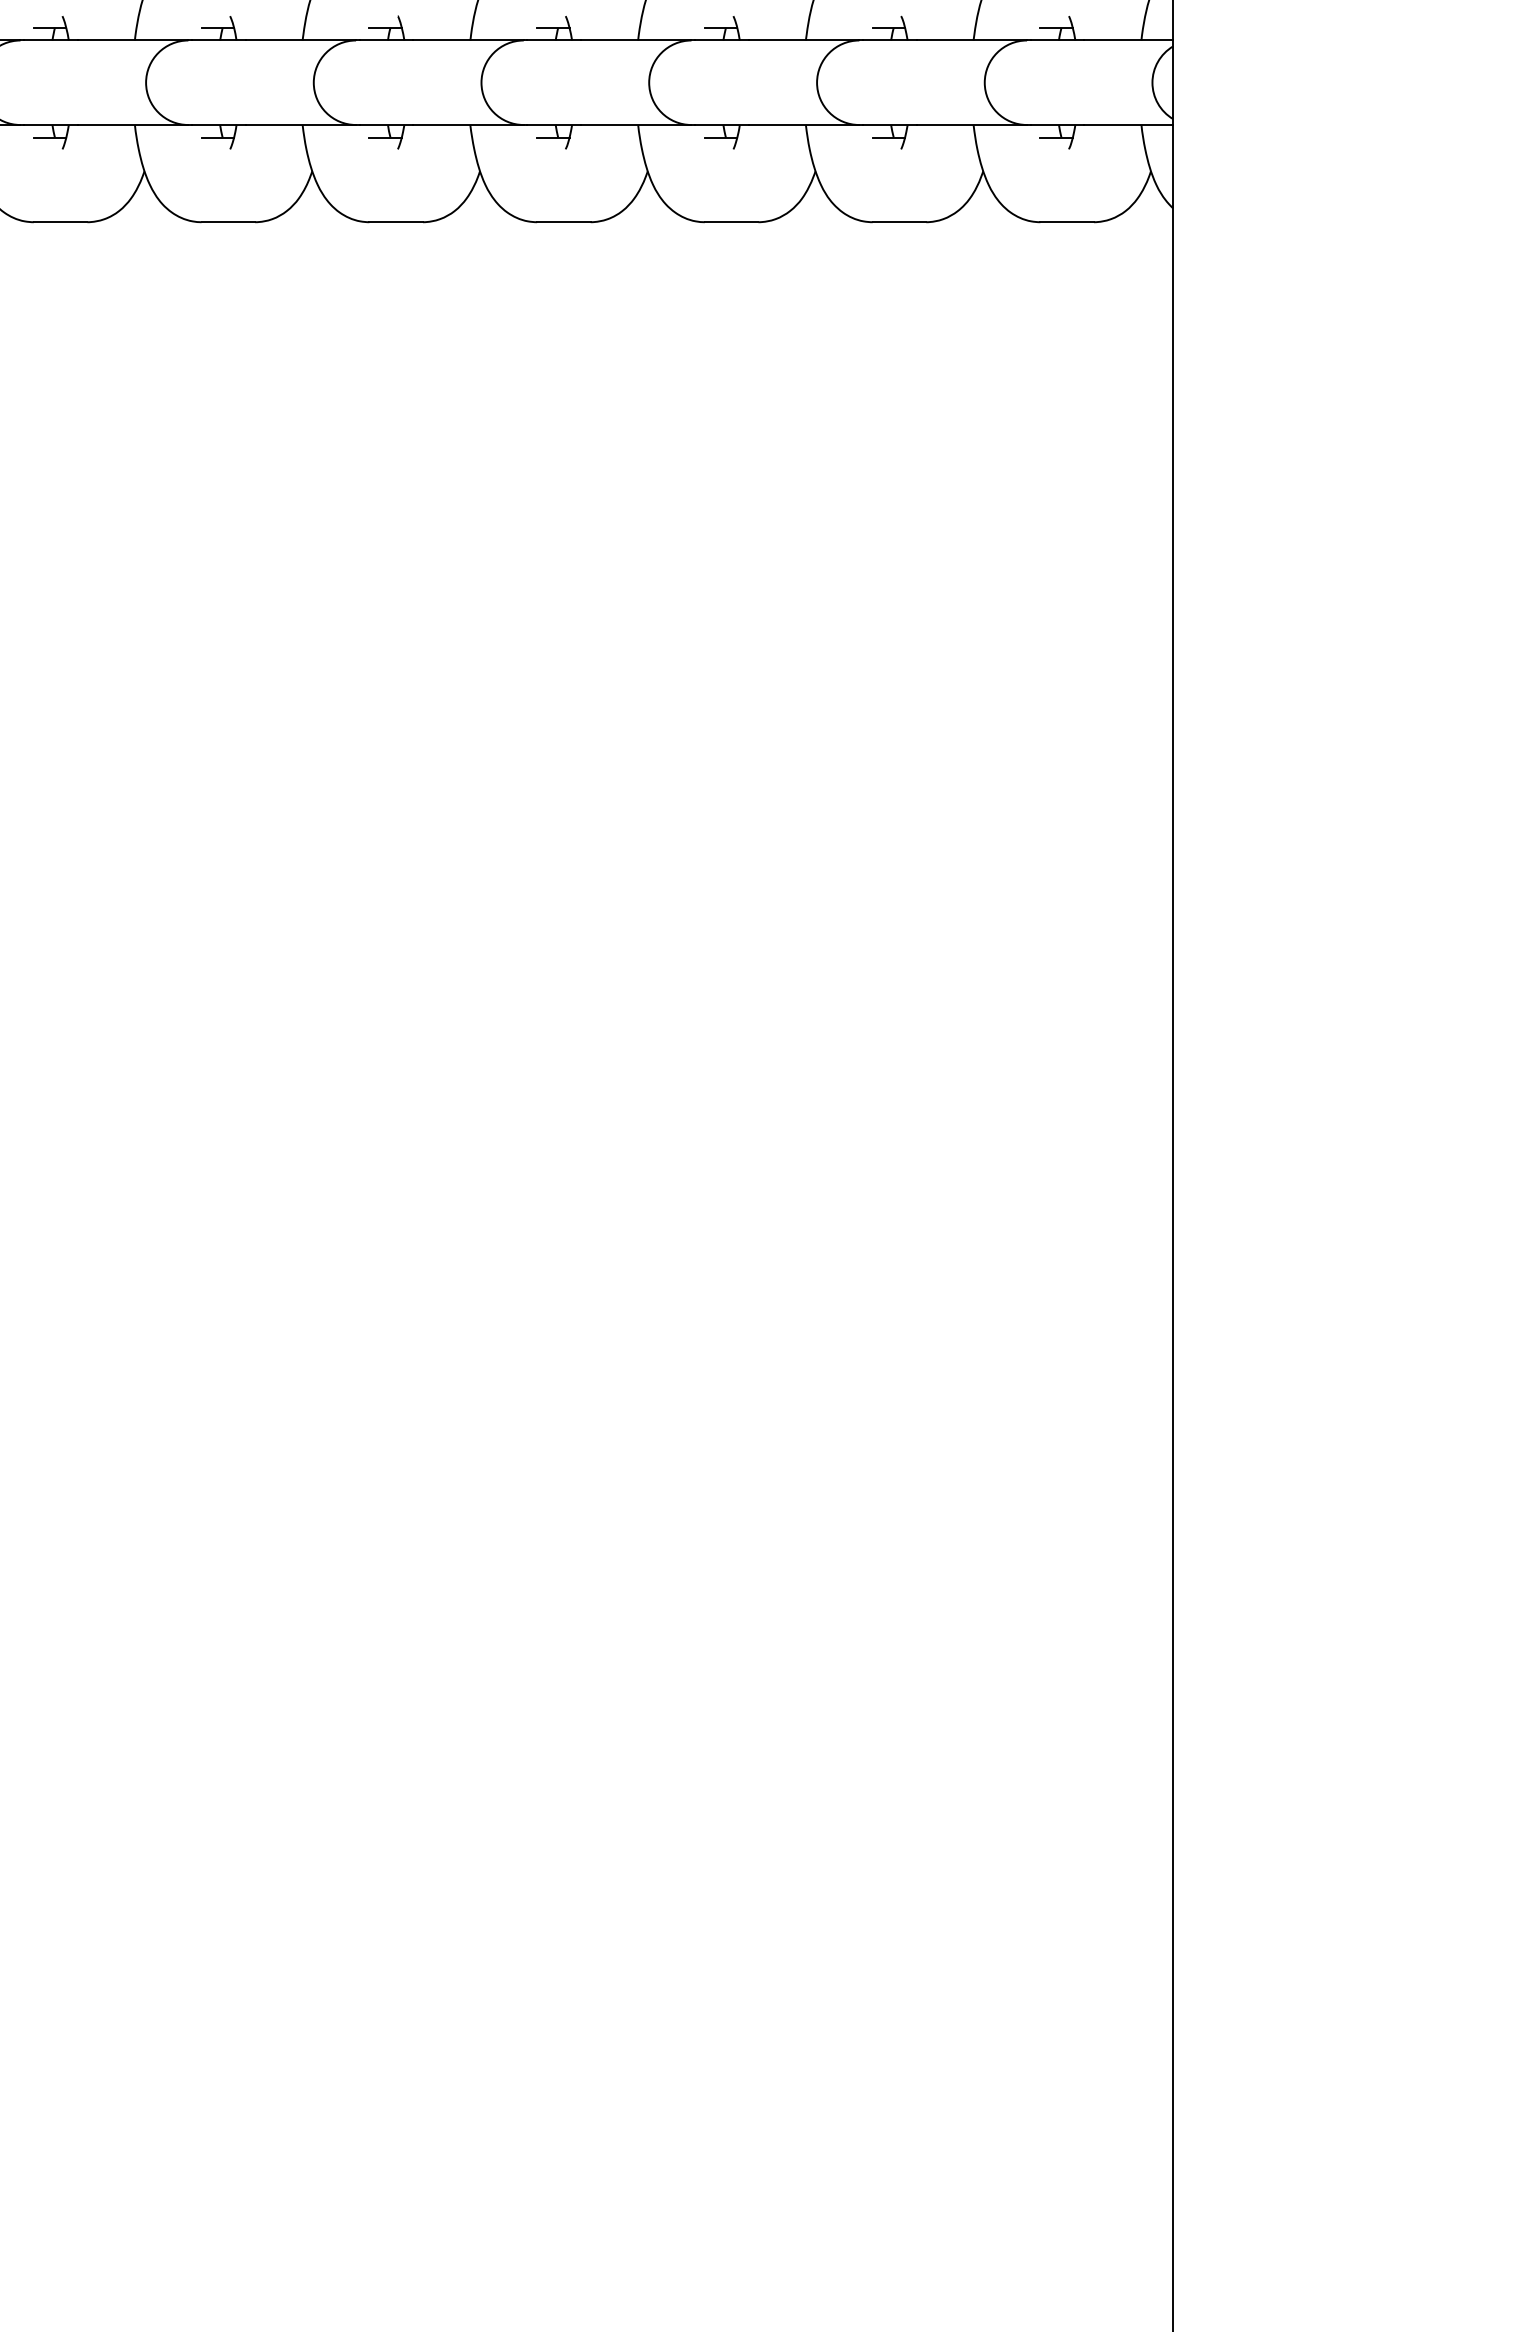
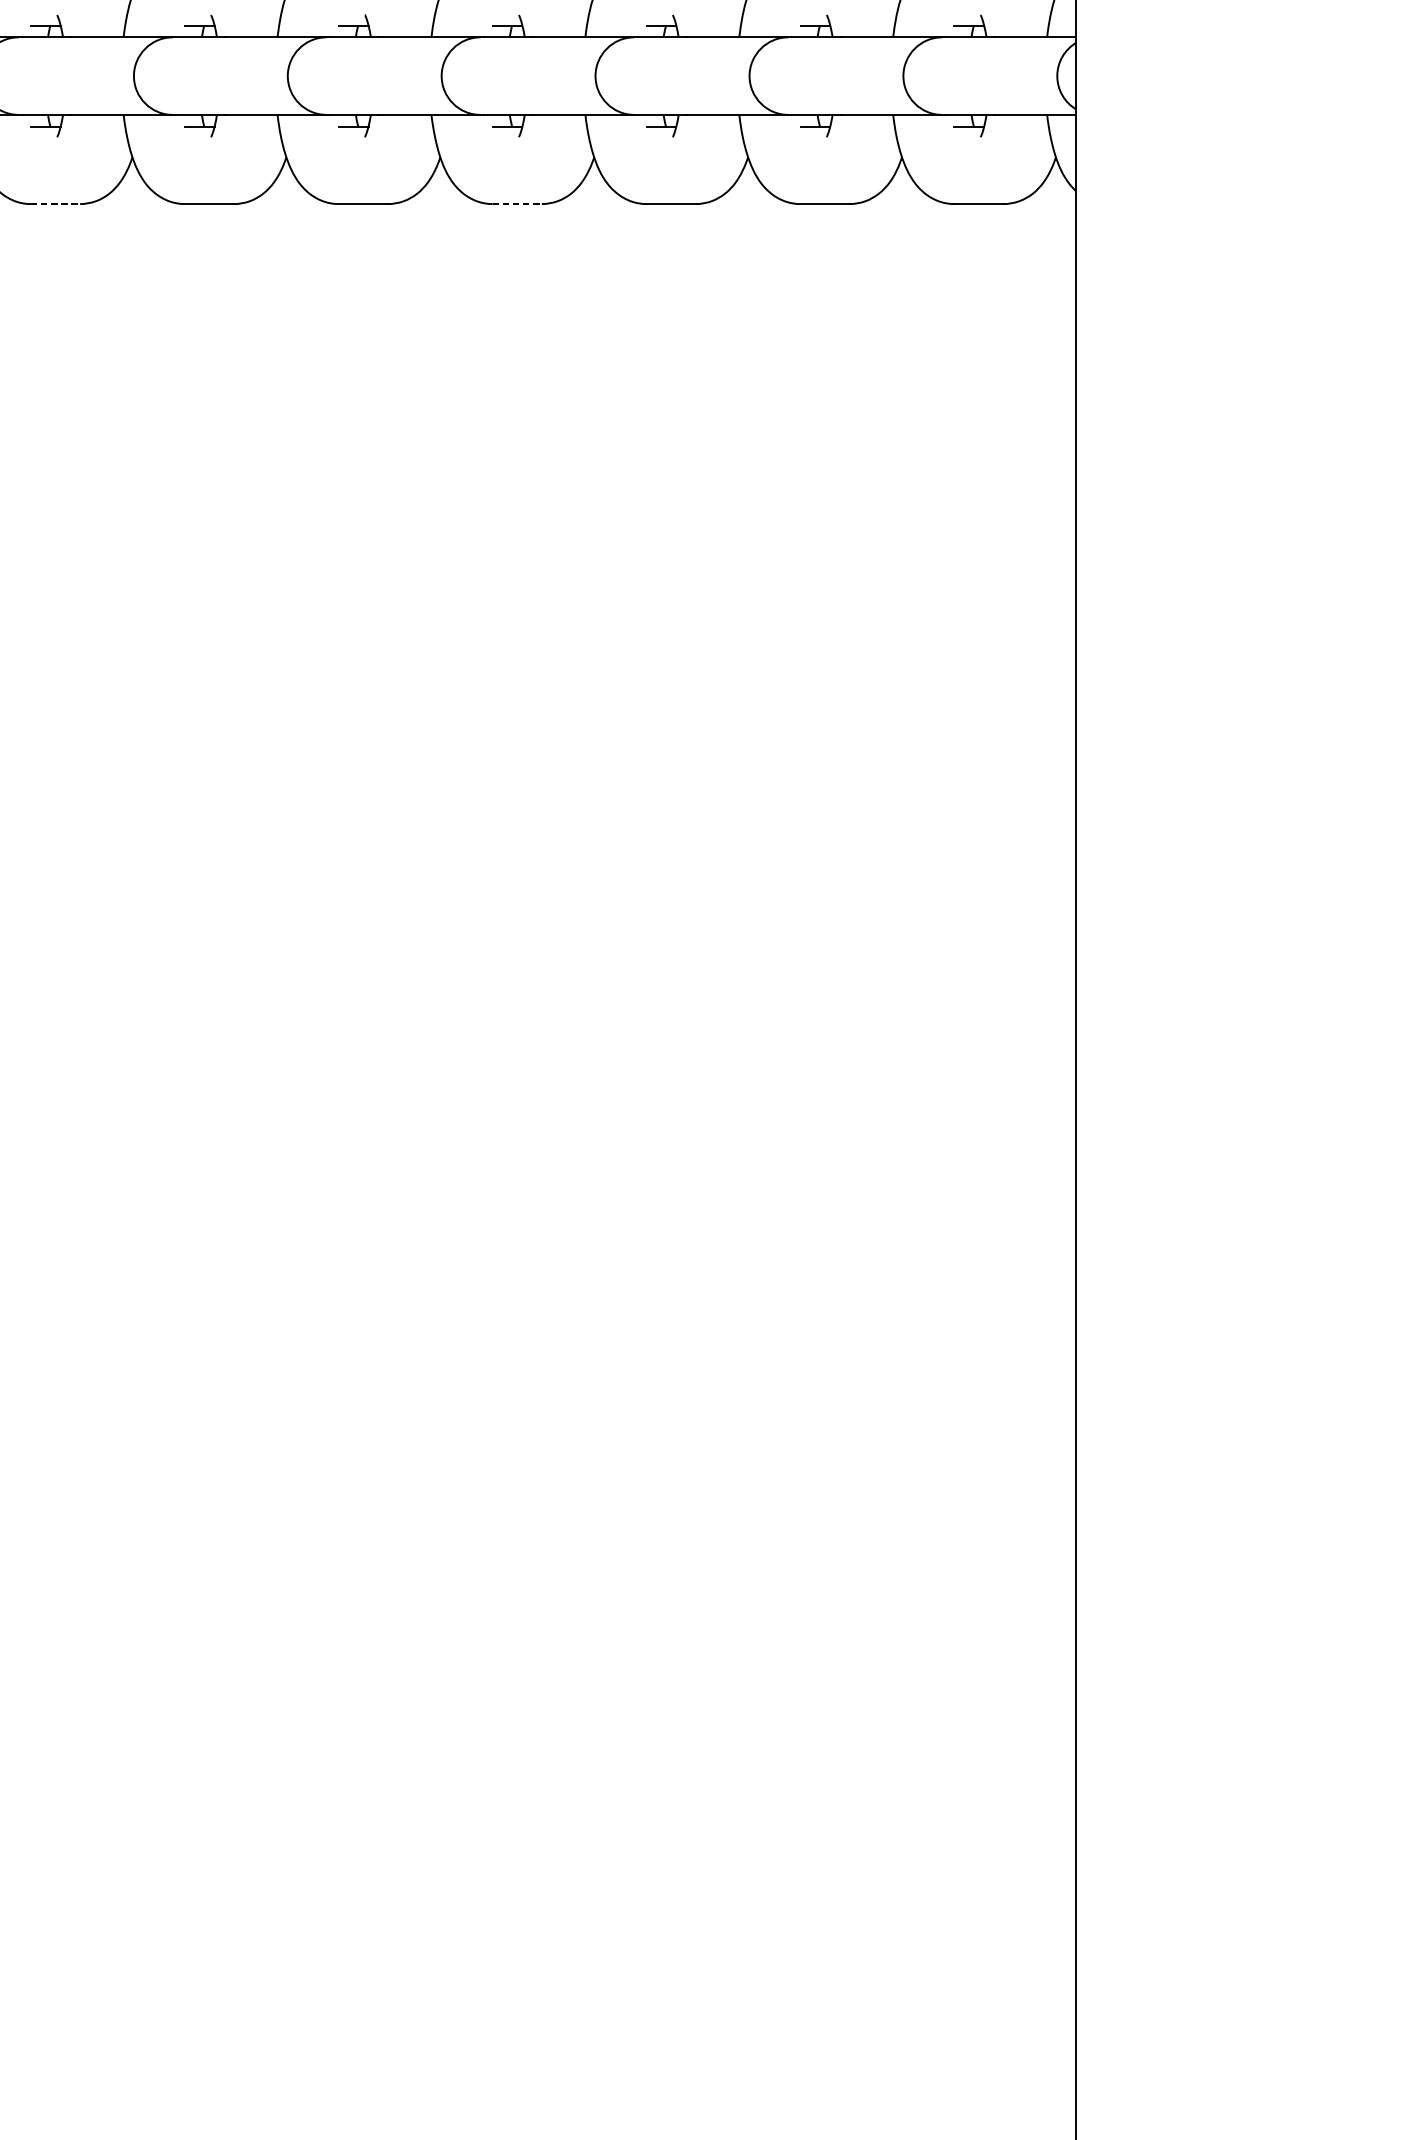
line: (60, 222) -> (55, 204), solid -> dashed
line: (563, 222) -> (516, 204), solid -> dashed

